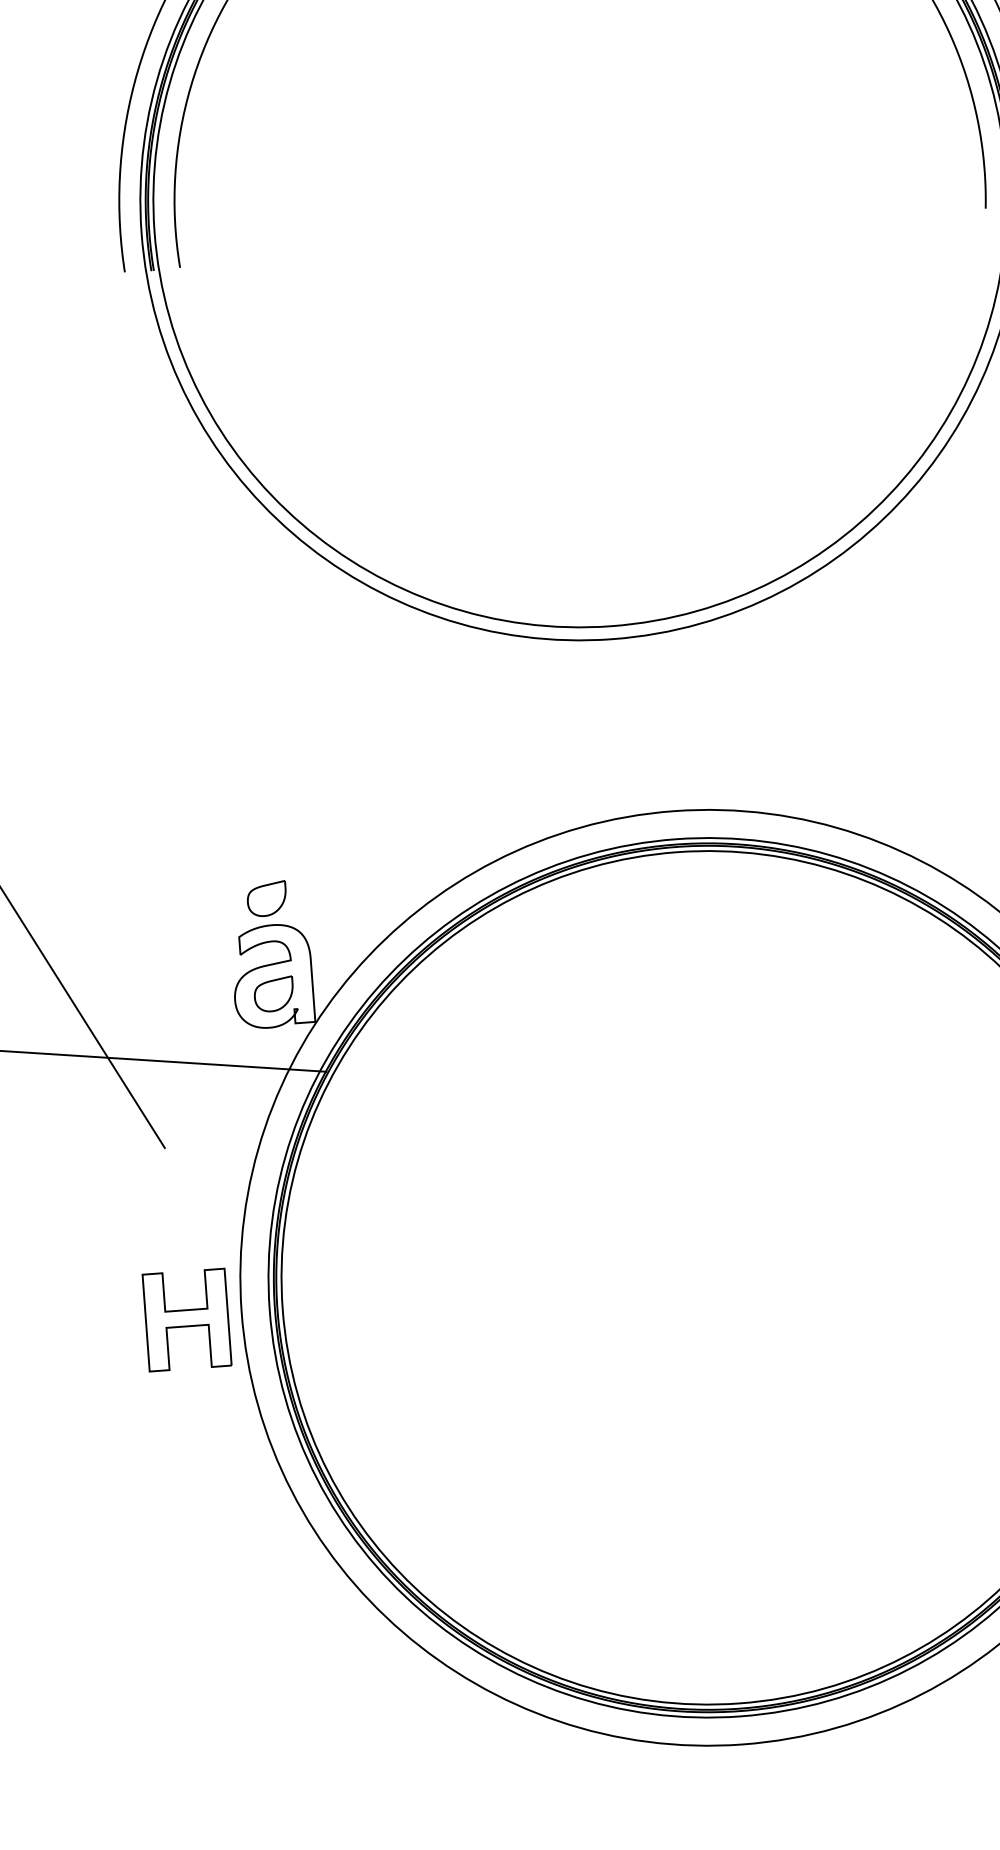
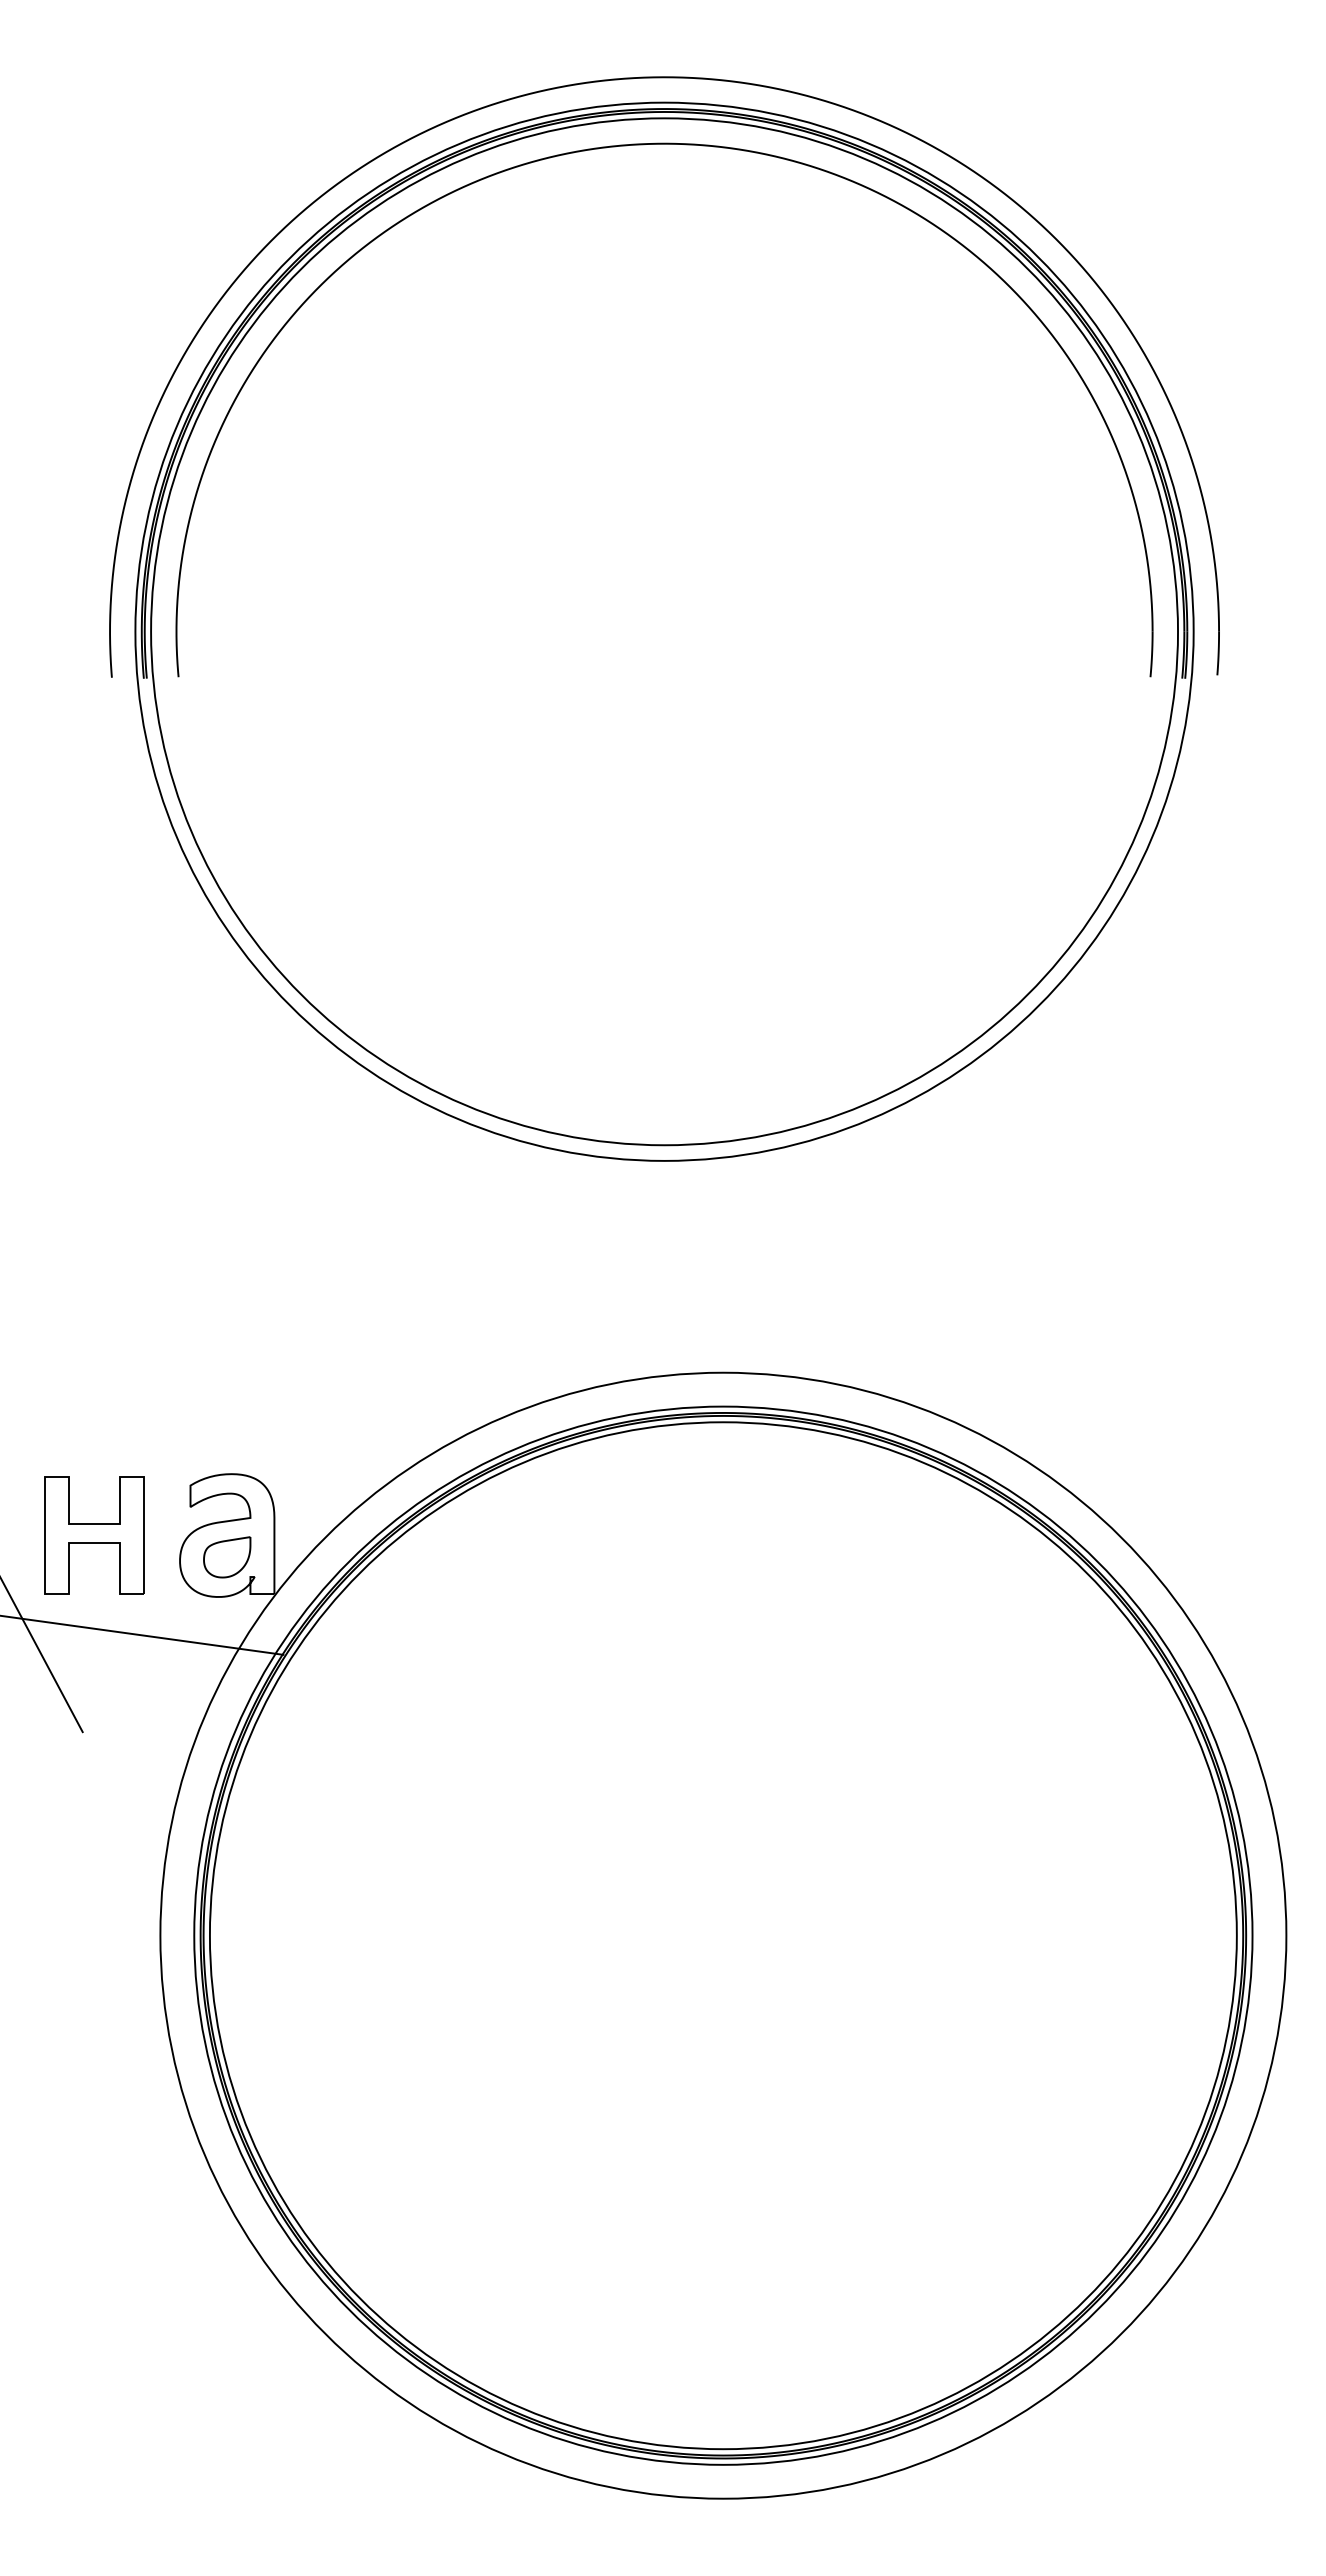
part: (267, 899) -> (227, 1442), removed
part: (187, 1320) -> (94, 1535), moved

